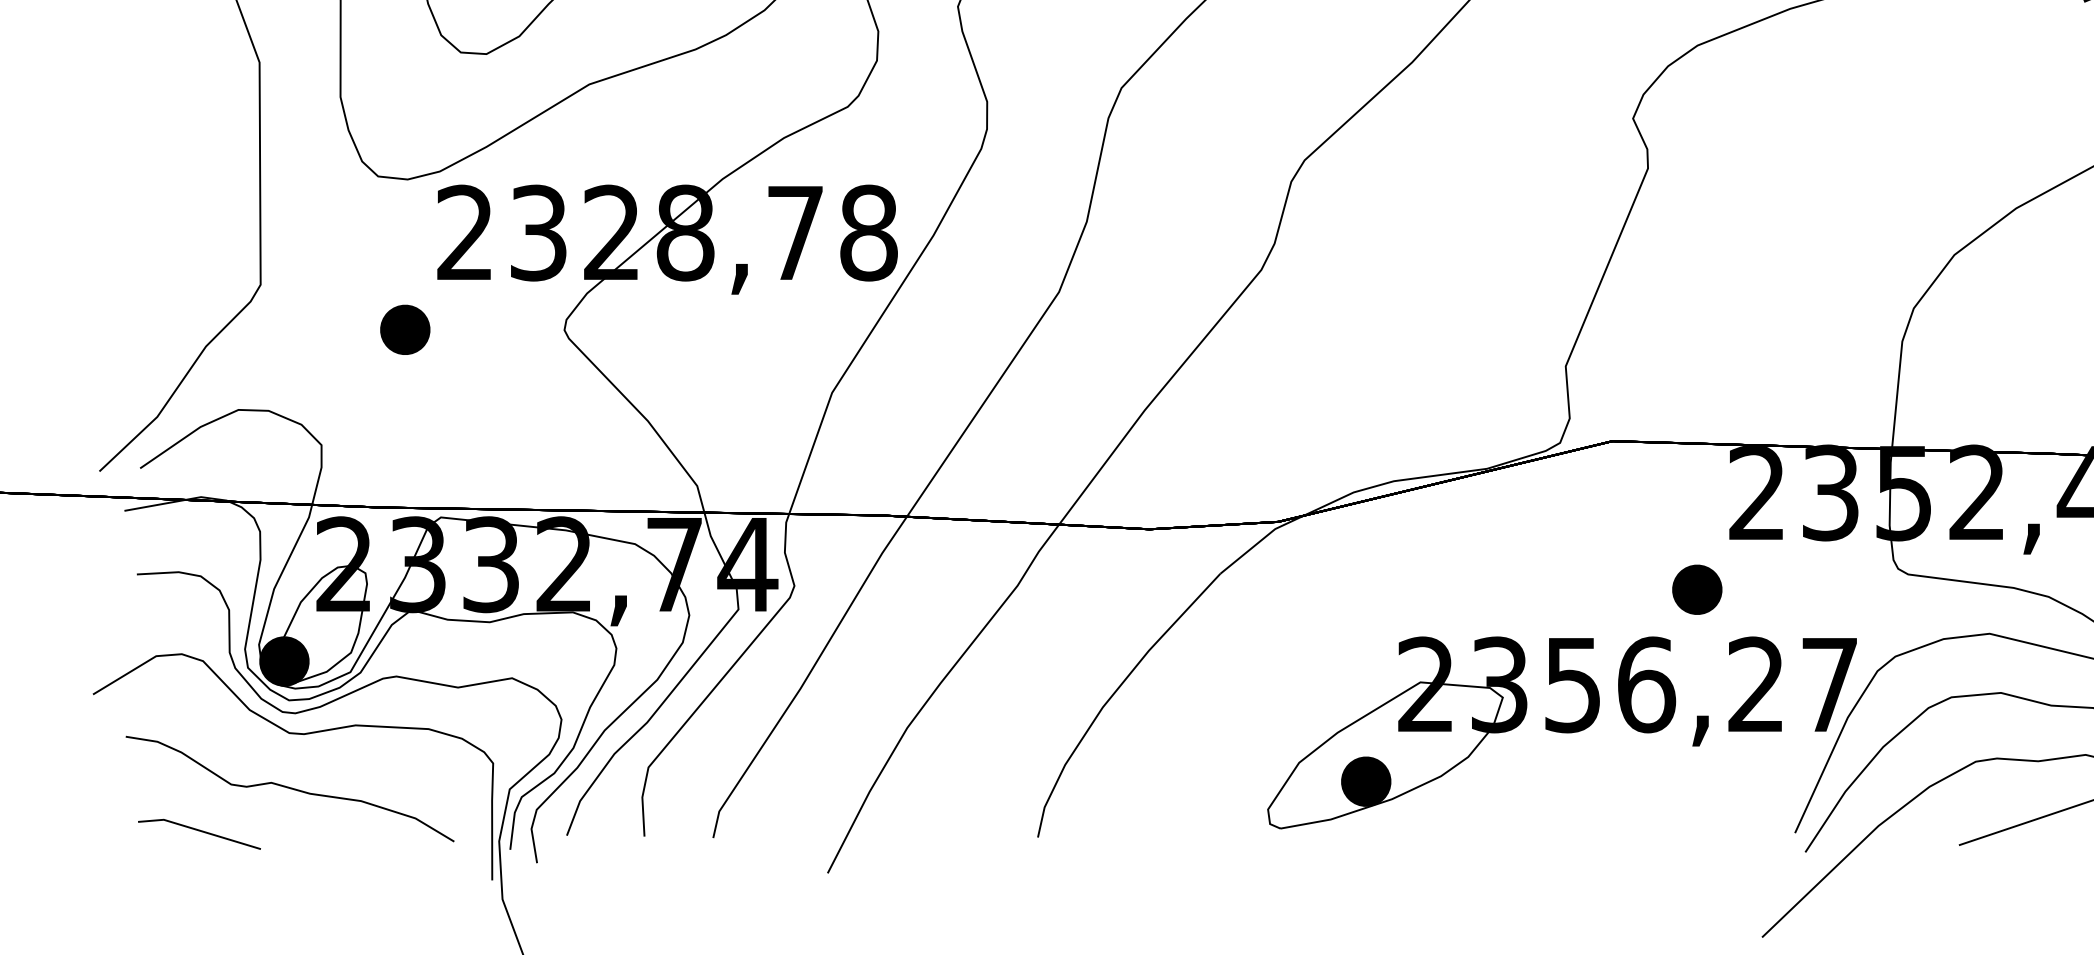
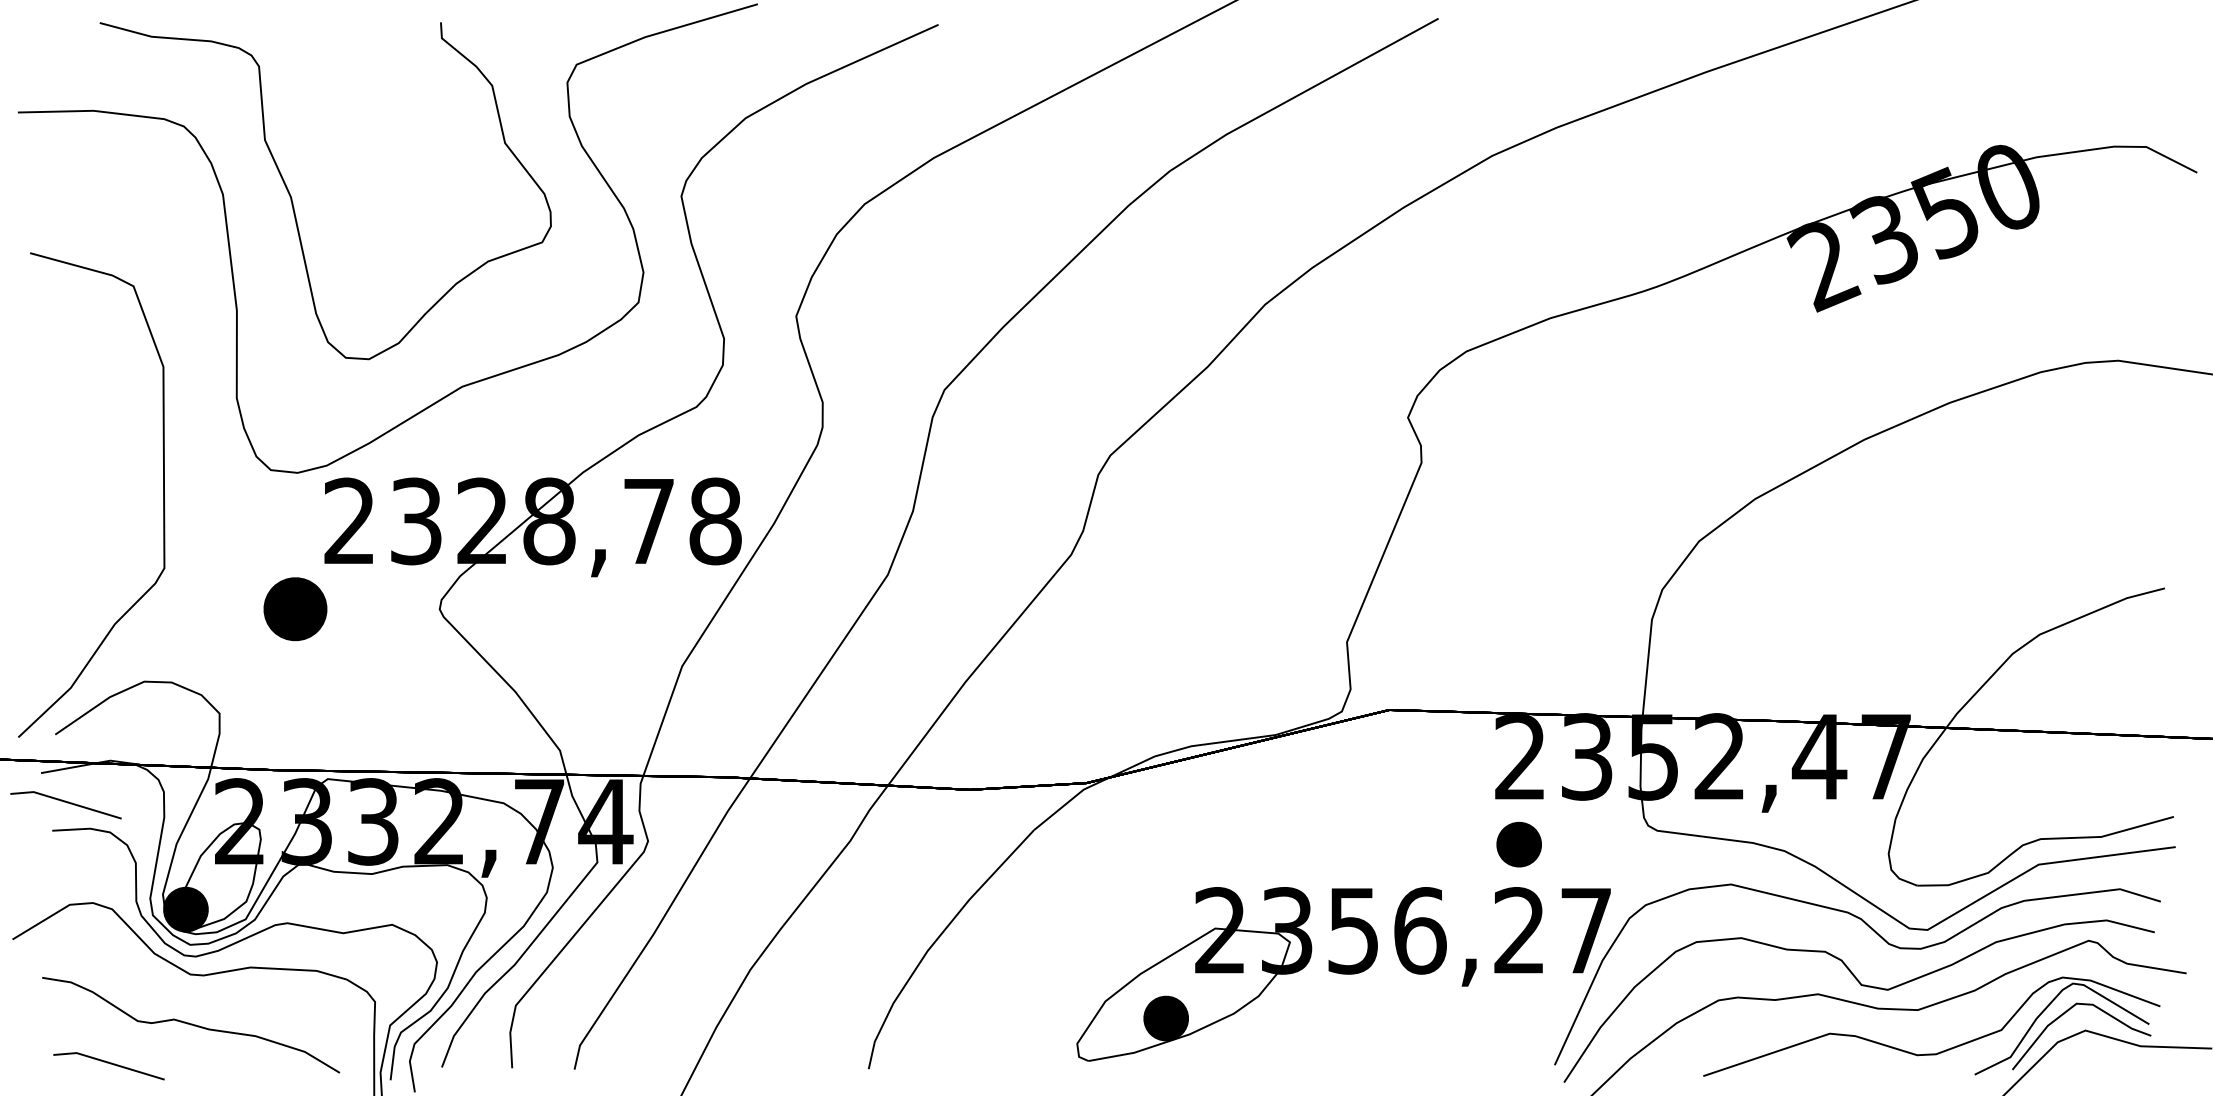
part: (405, 329) -> (295, 608), size x1.4
line: (153, 544) -> (67, 803), added
part: (1696, 589) -> (1518, 844), moved

